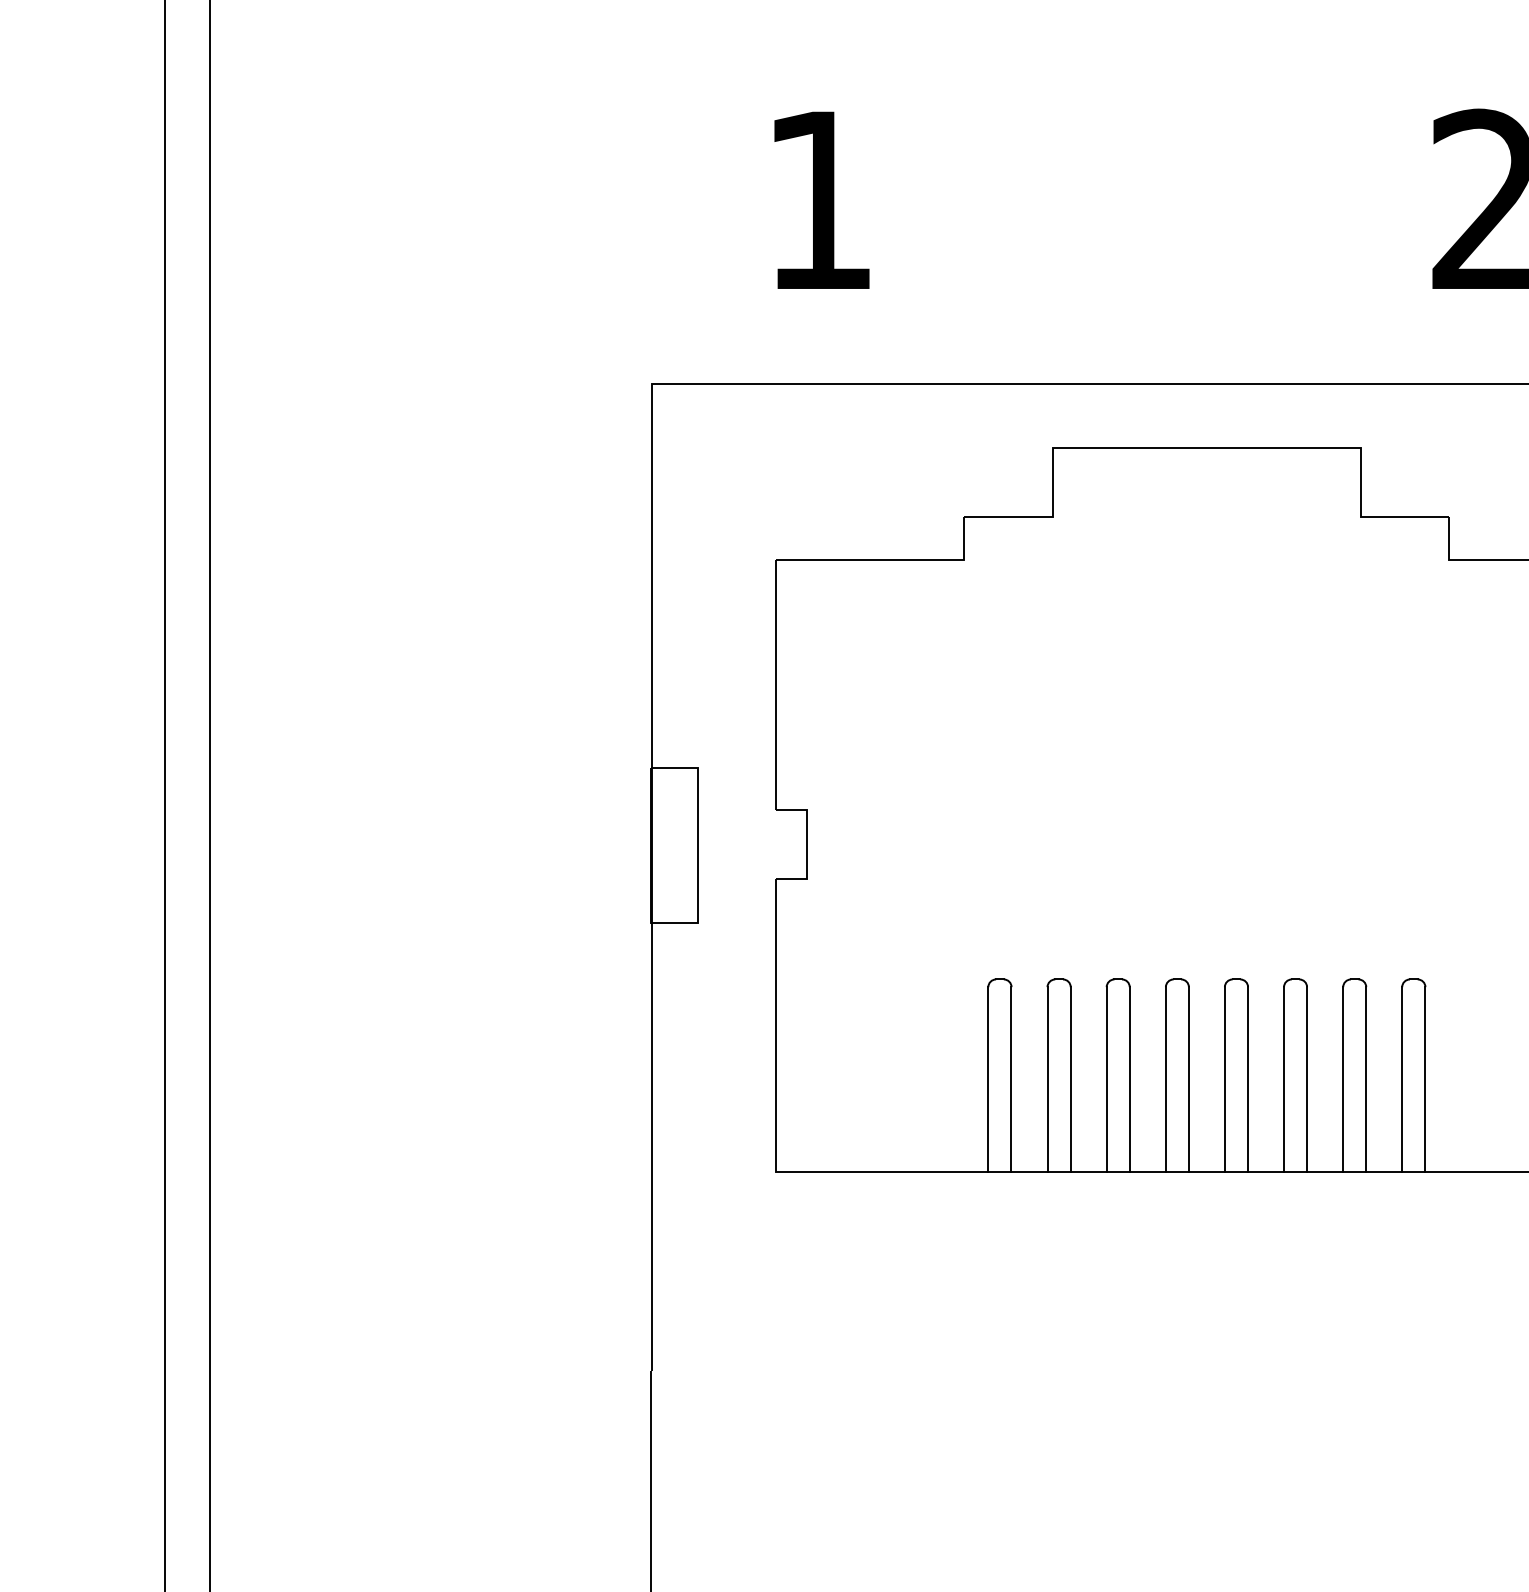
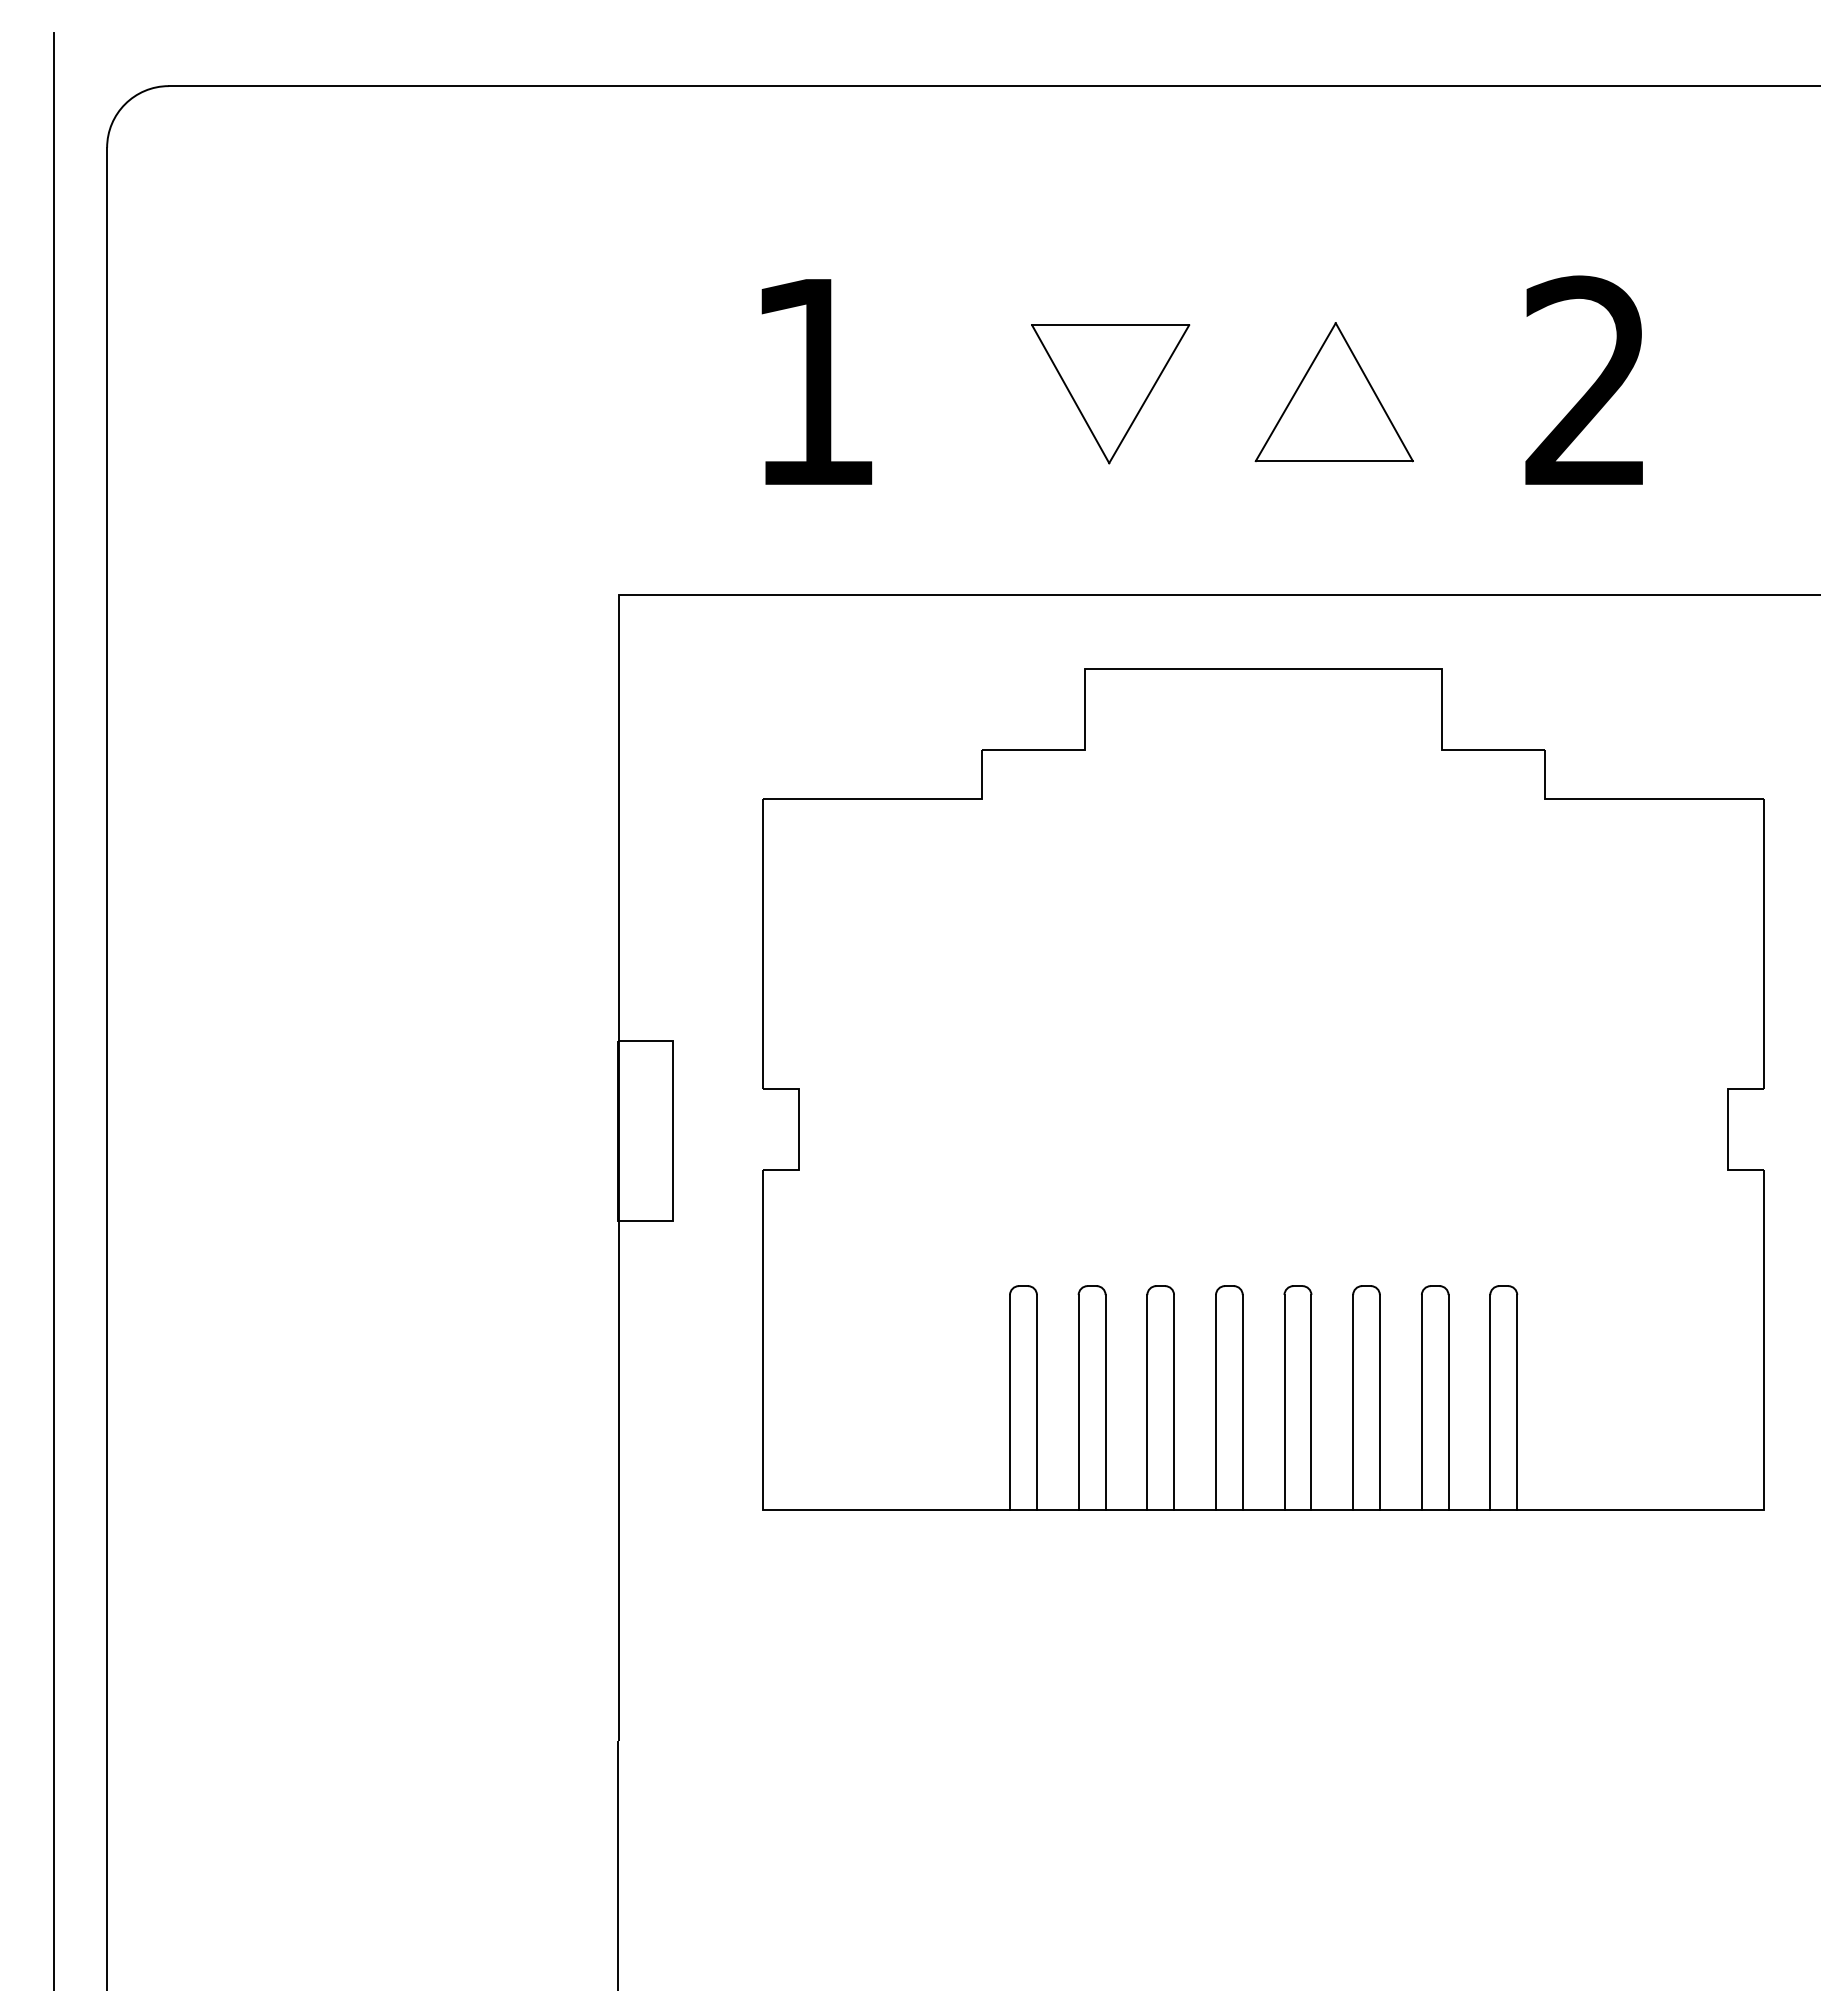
part: (1267, 209) -> (1333, 392), added
part: (1074, 211) -> (1110, 394), added

